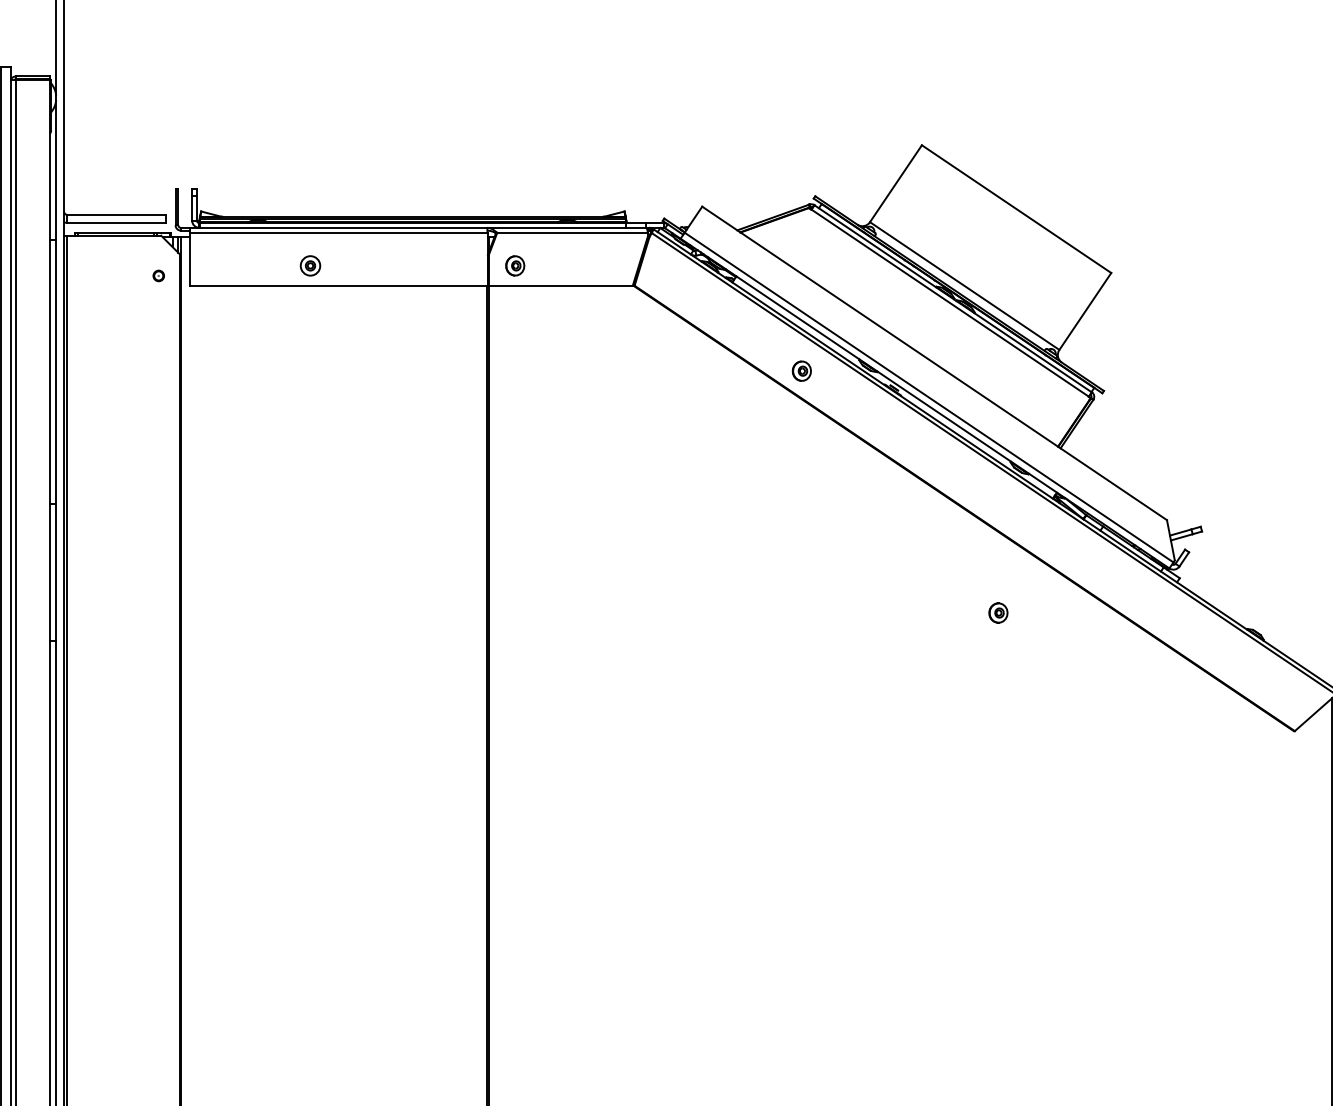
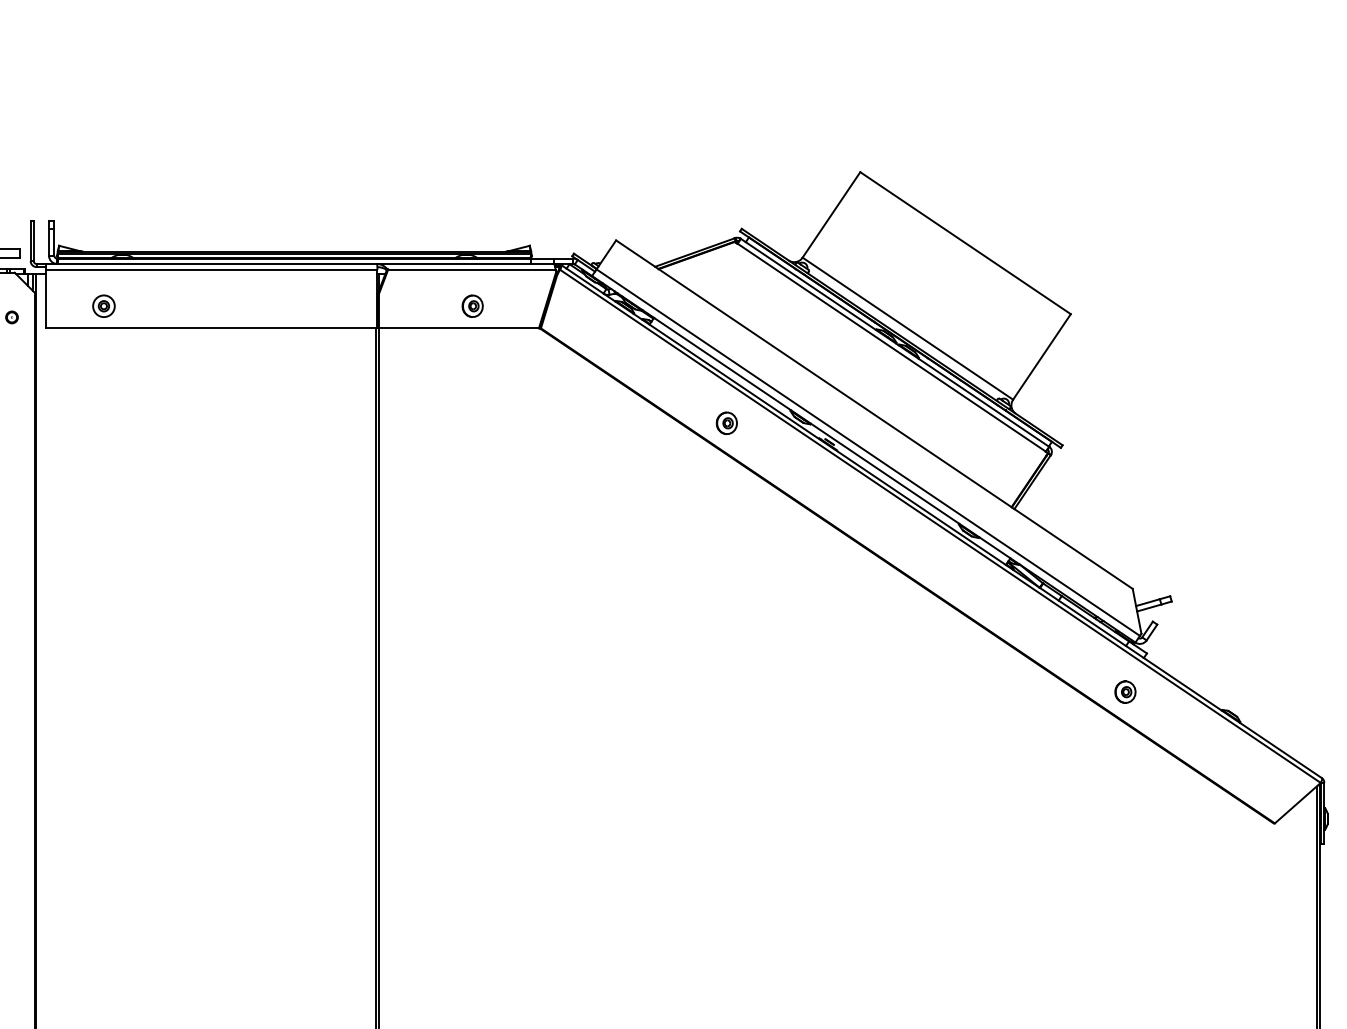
part: (310, 265) -> (103, 305), moved
part: (515, 265) -> (473, 305), moved
part: (998, 612) -> (1125, 691), moved

